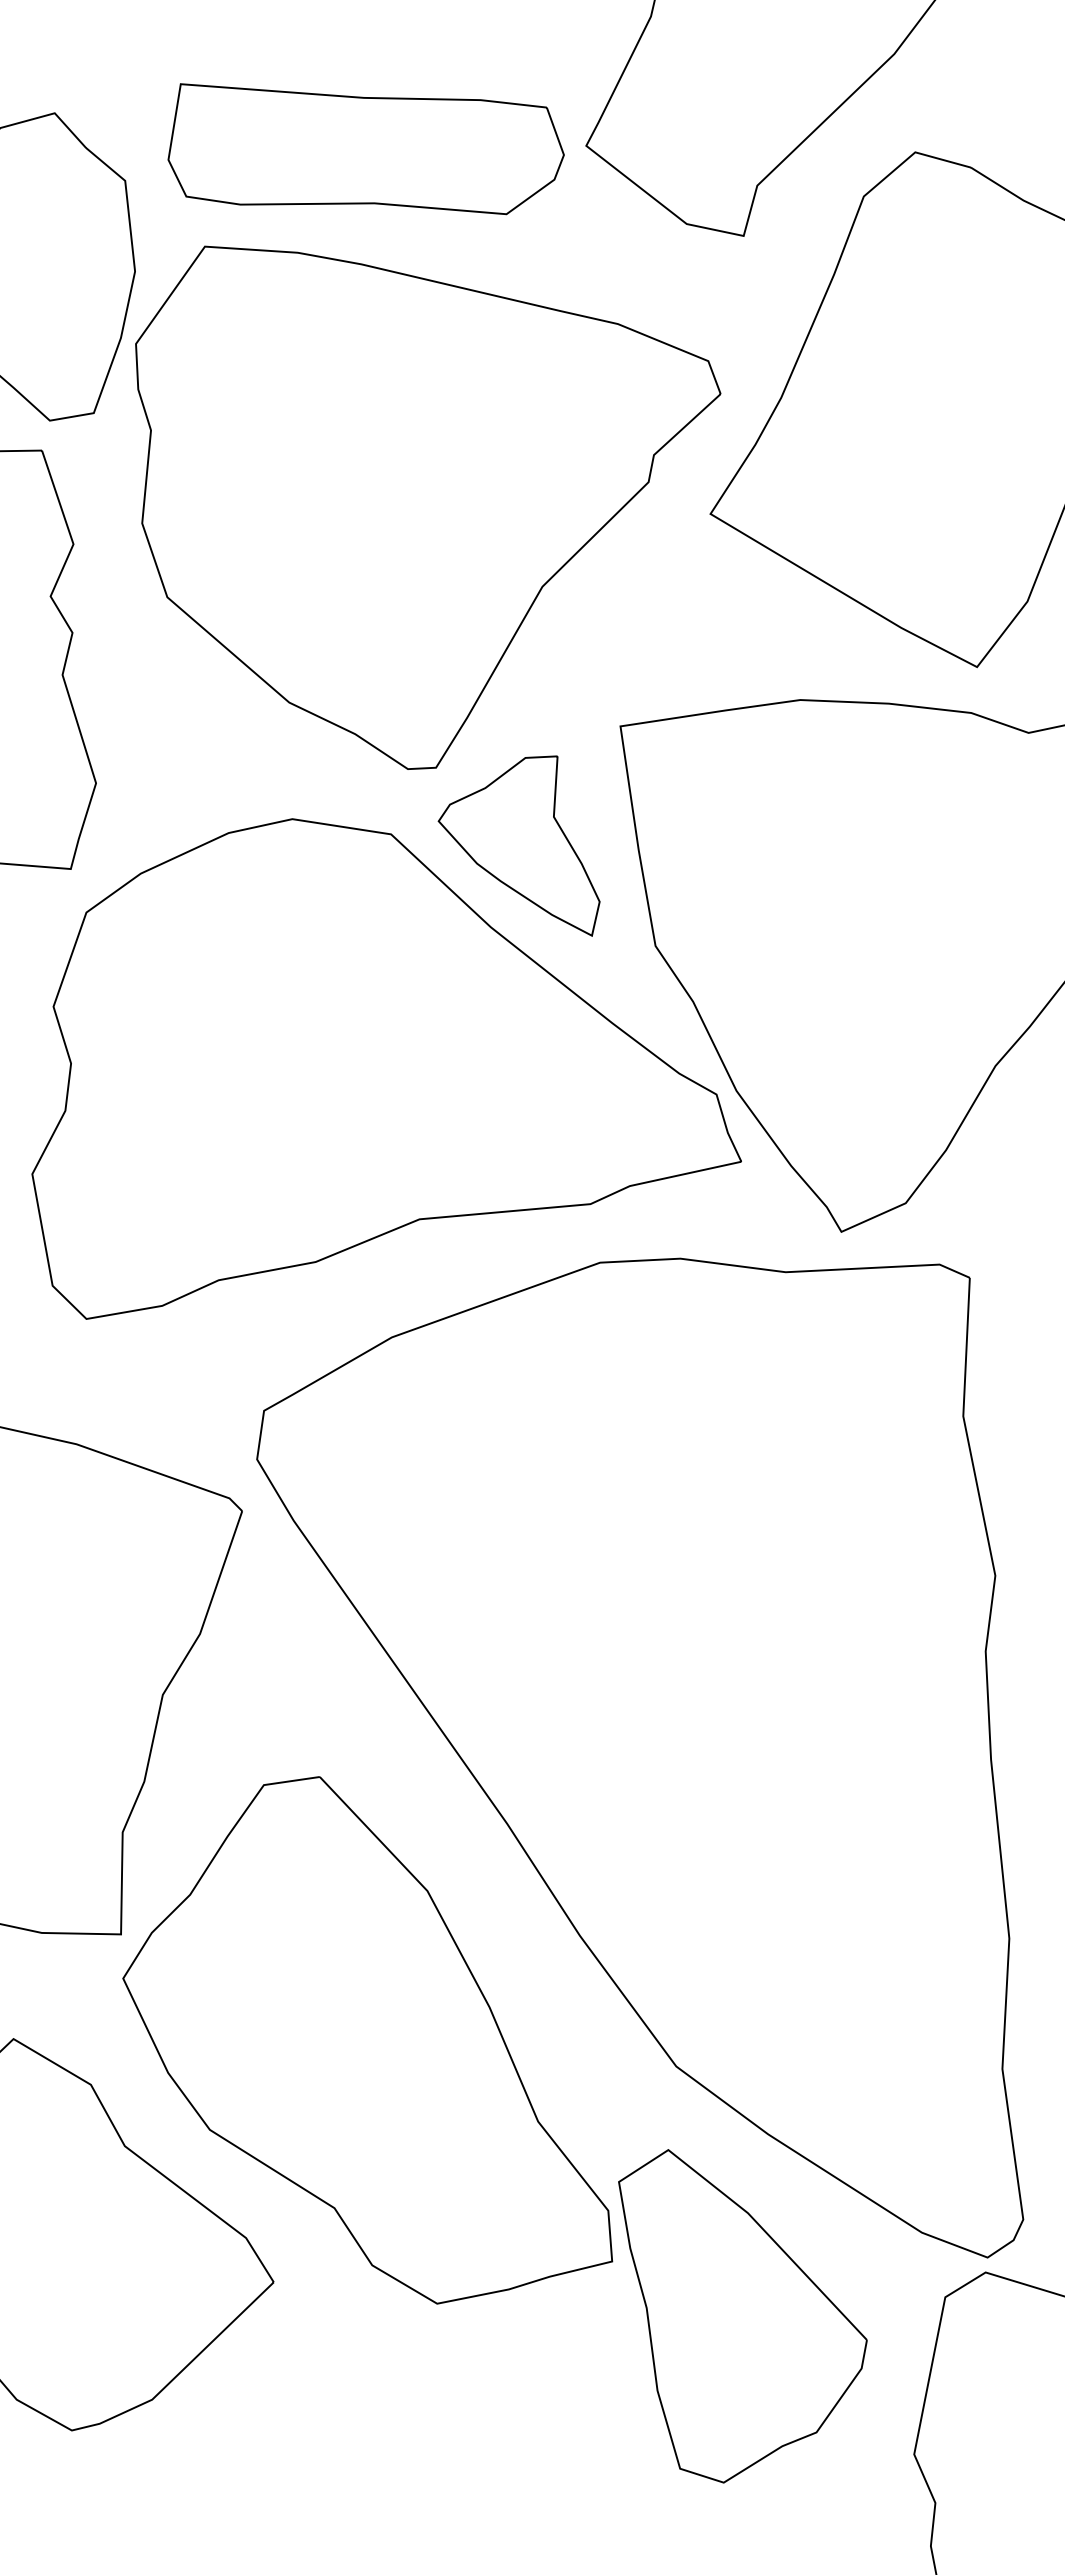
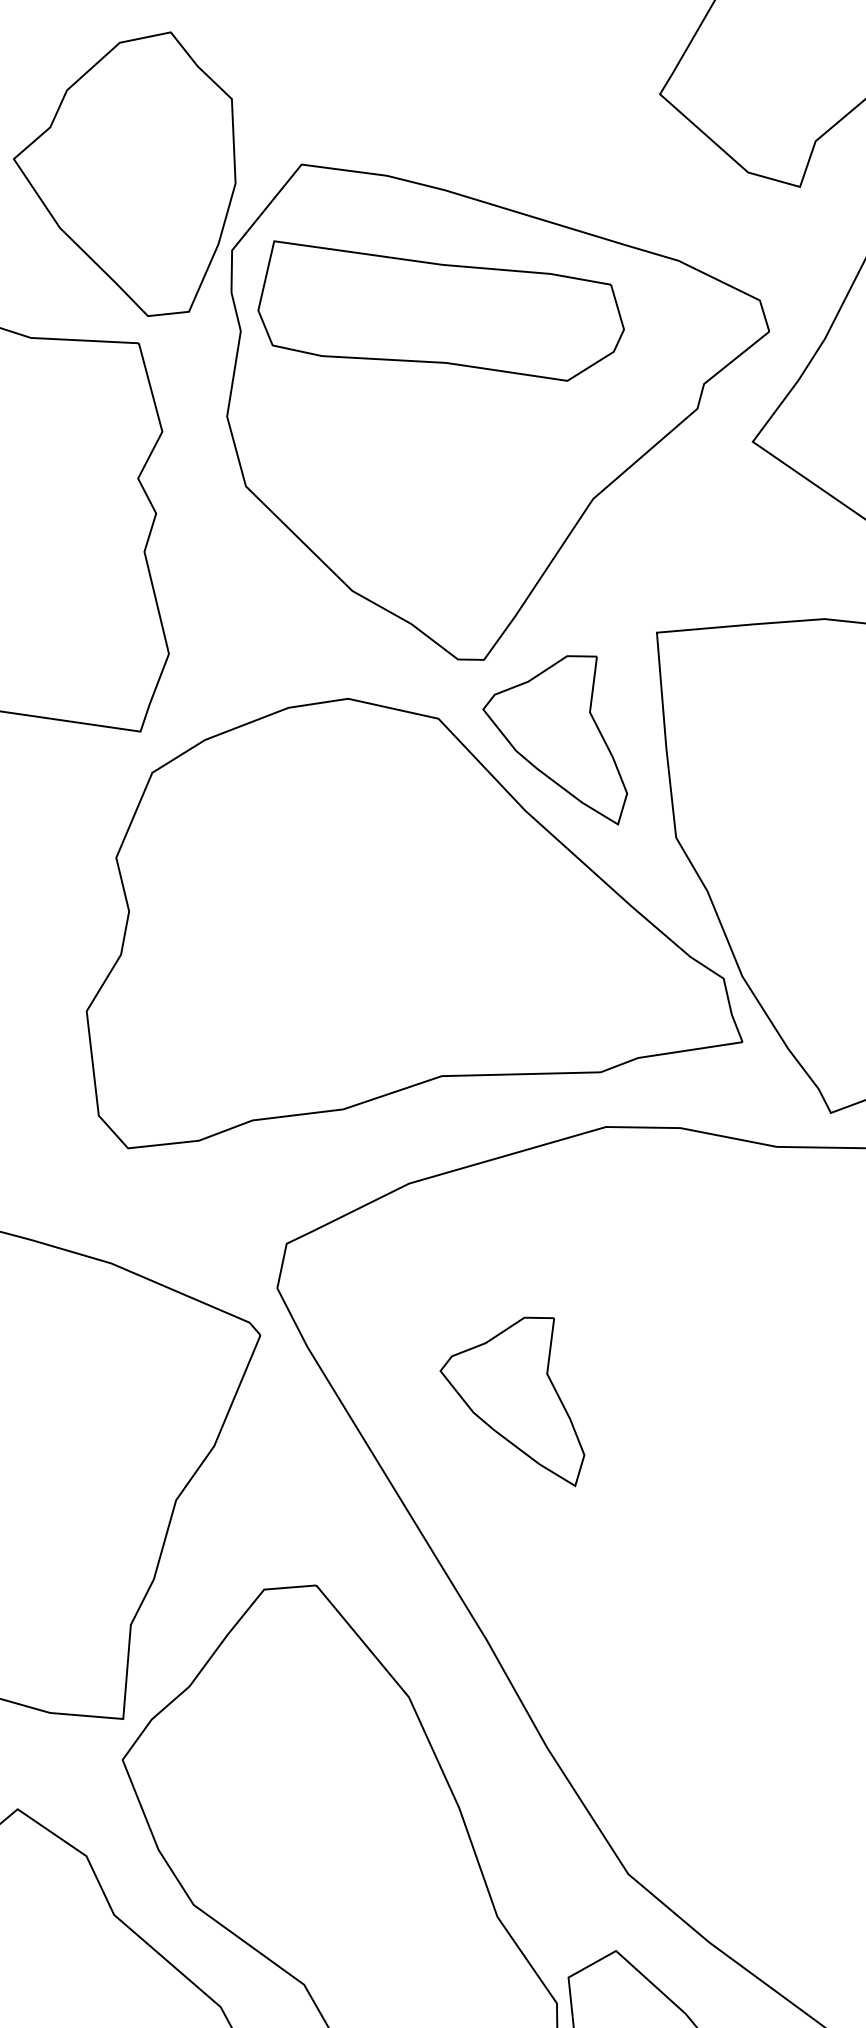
part: (365, 149) -> (441, 312), moved
part: (518, 1561) -> (512, 1398), added

